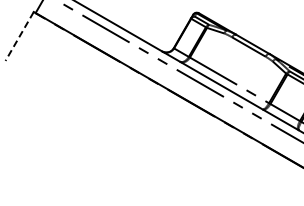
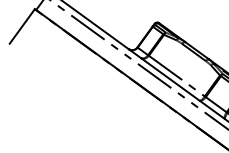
line: (19, 36) -> (22, 26), dashed -> solid

